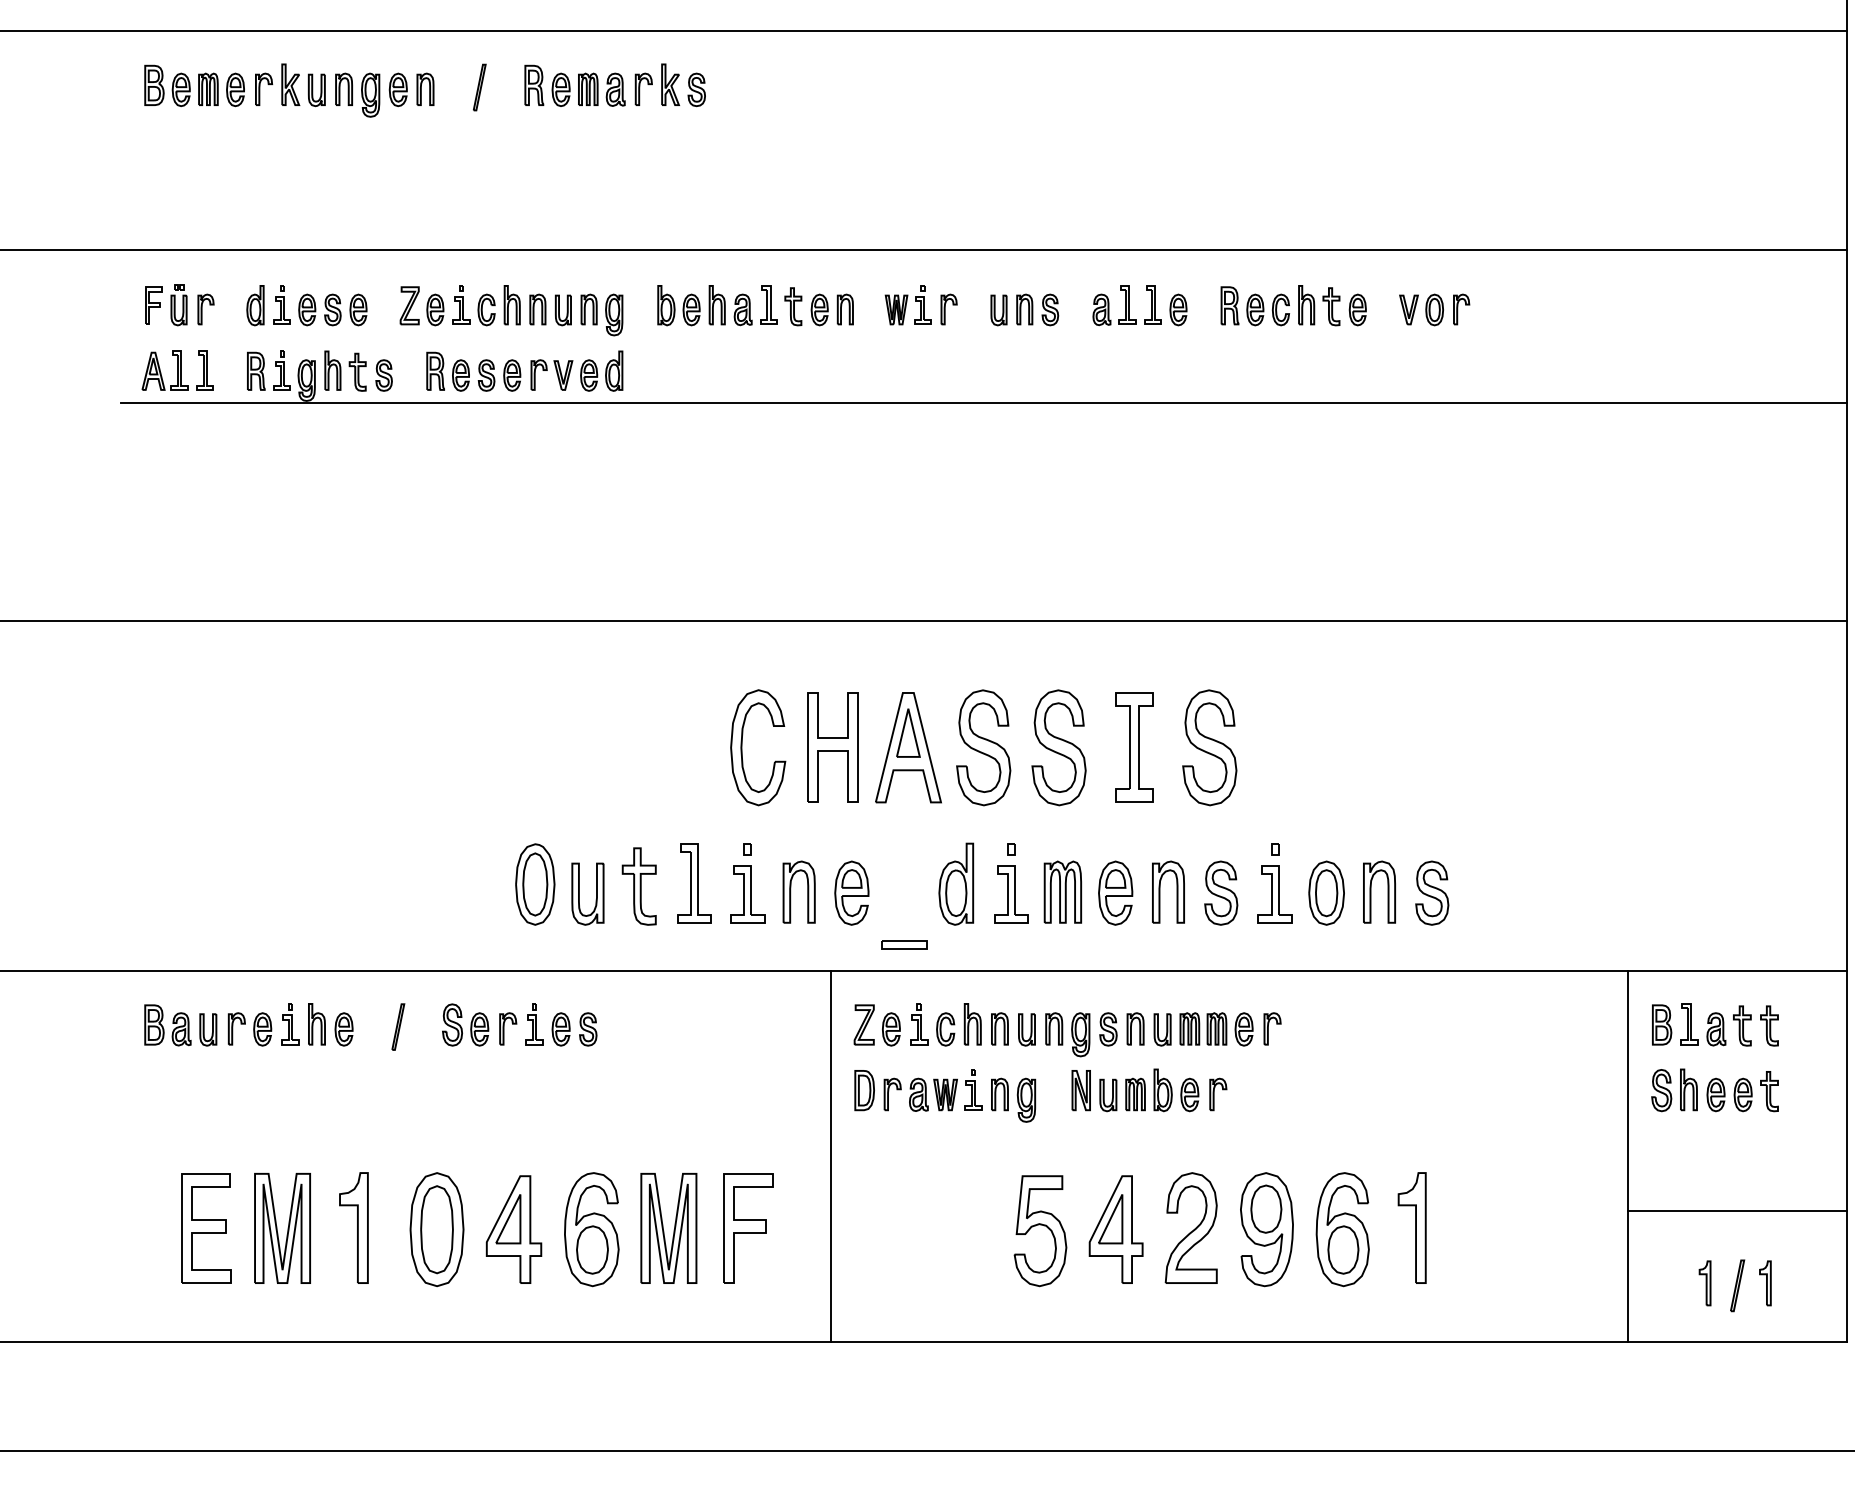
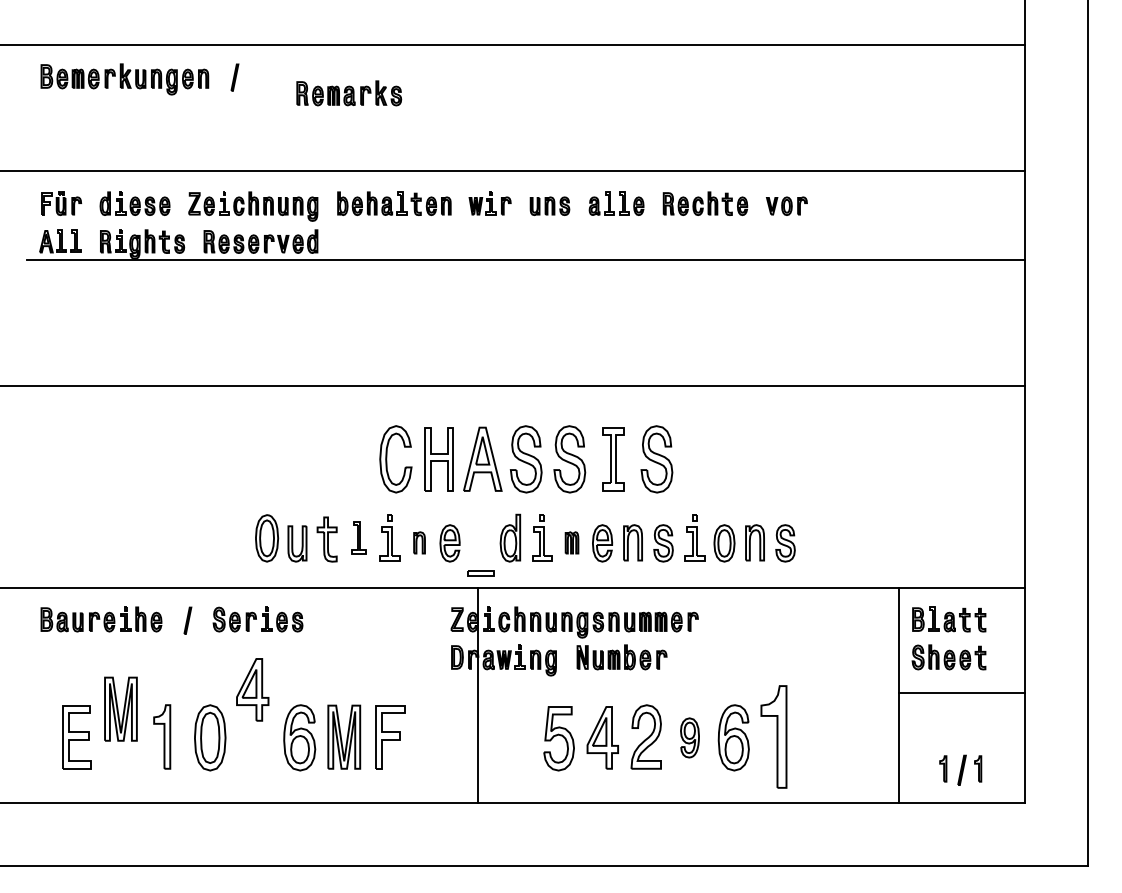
part: (615, 85) -> (349, 93), moved
part: (693, 882) -> (358, 537), size x0.7
part: (799, 891) -> (419, 542), size x0.6
part: (1061, 891) -> (571, 542), size x0.6
line: (830, 1156) -> (477, 695), moved
line: (1736, 1211) -> (961, 693), moved
part: (281, 1227) -> (120, 708), moved
part: (1411, 1227) -> (773, 736), size x1.6
part: (513, 1228) -> (252, 689), moved
part: (1266, 1228) -> (689, 737), size x0.6

